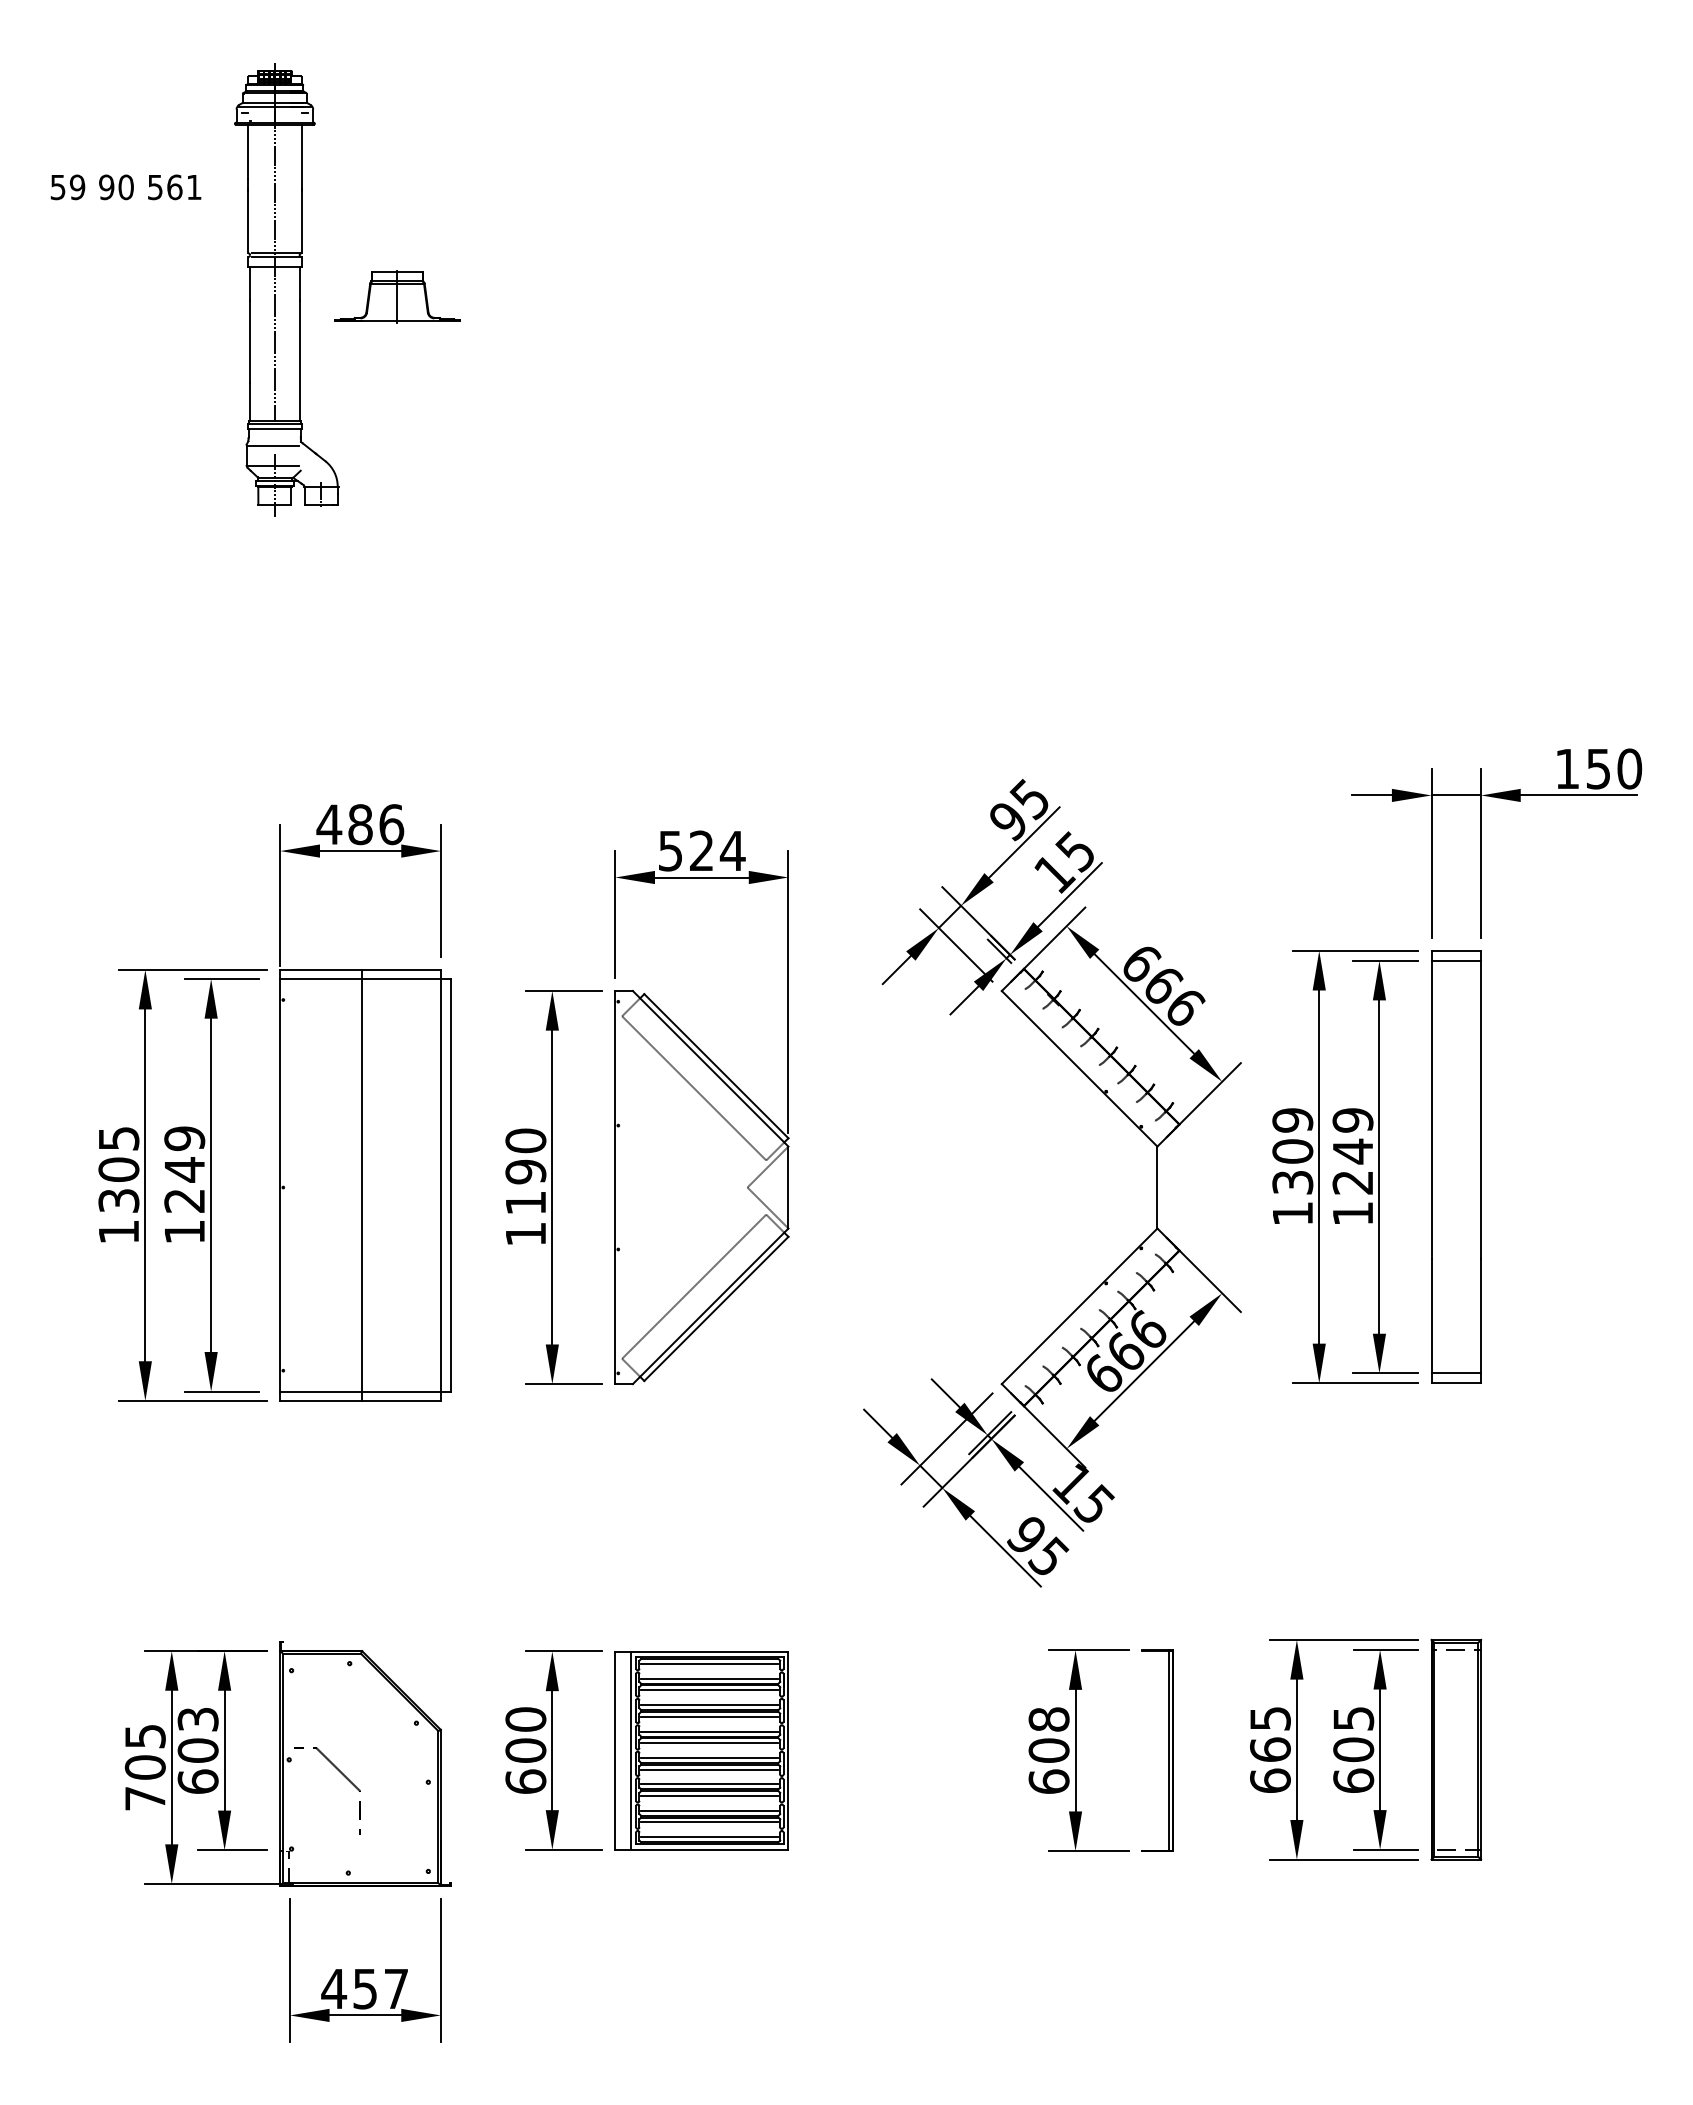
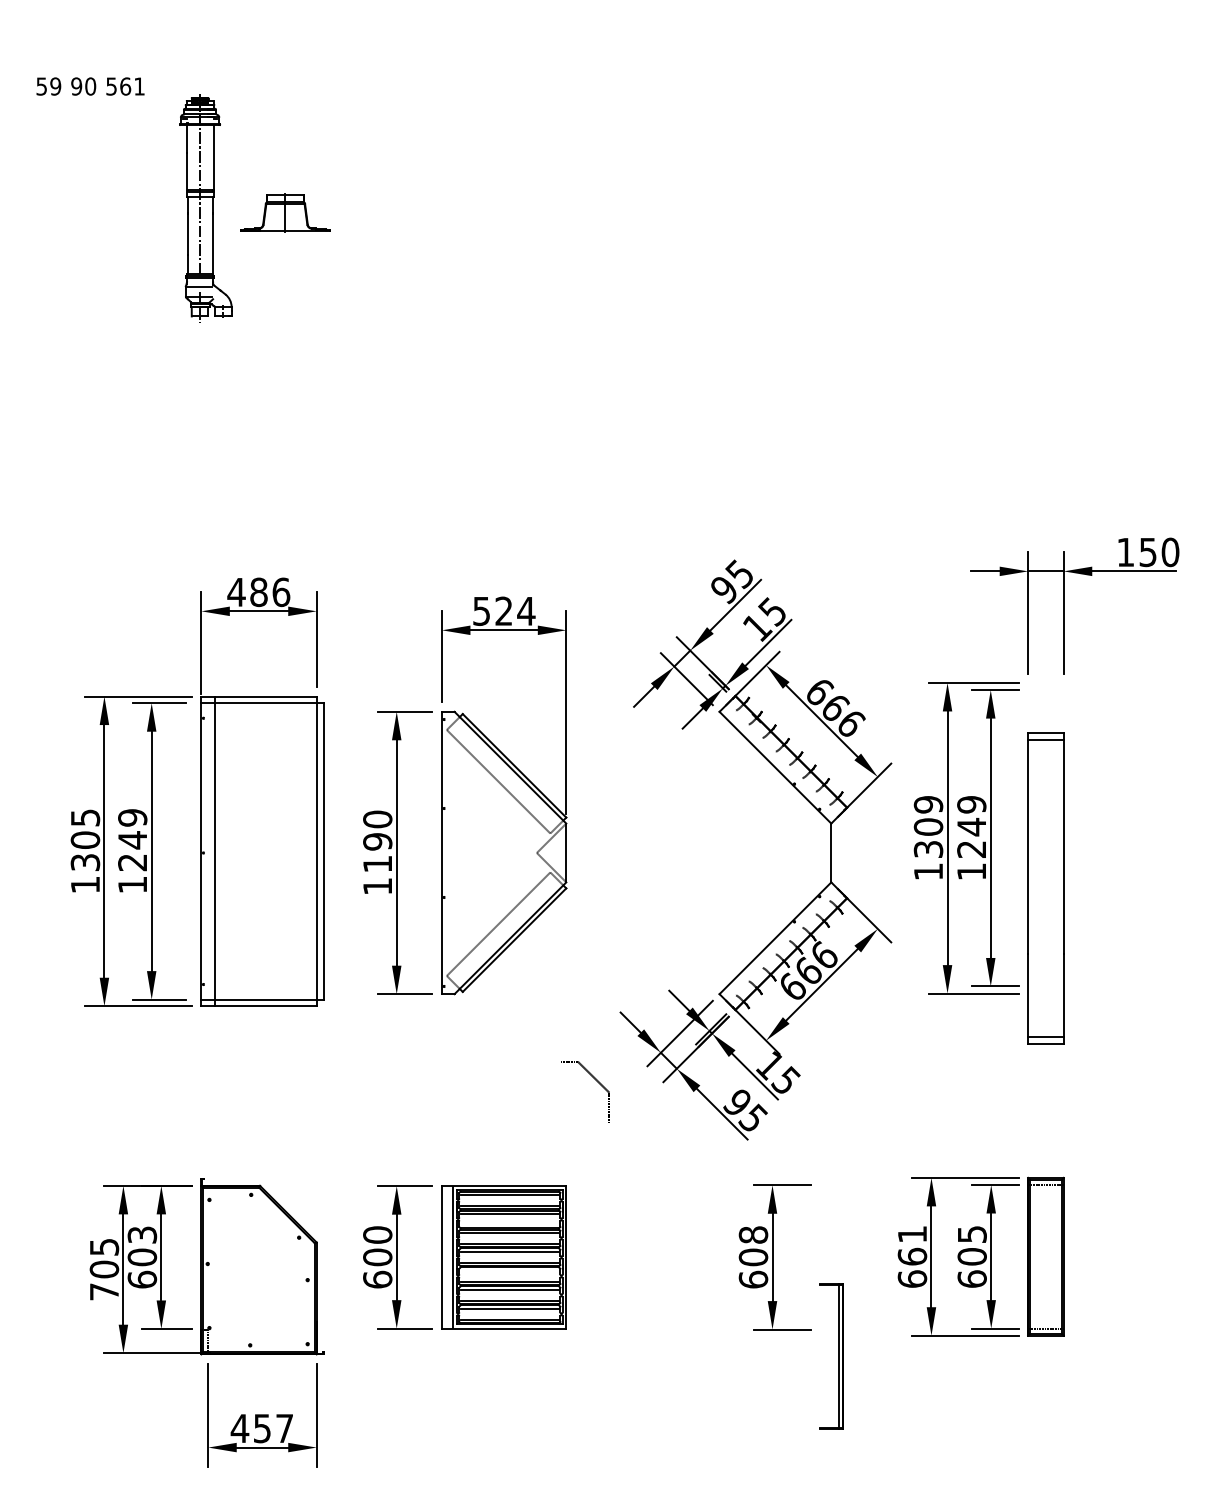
text: (125, 187) -> (90, 86), moved
part: (286, 289) -> (205, 208), size x0.7
part: (1456, 1166) -> (1046, 888), moved
line: (362, 1184) -> (215, 850), moved
line: (709, 1705) -> (509, 1224), removed
text: (1270, 1718) -> (912, 1234), 665 -> 661
part: (1168, 1750) -> (839, 1356), moved
line: (709, 1769) -> (509, 1270), removed
part: (342, 1775) -> (596, 1081), moved

